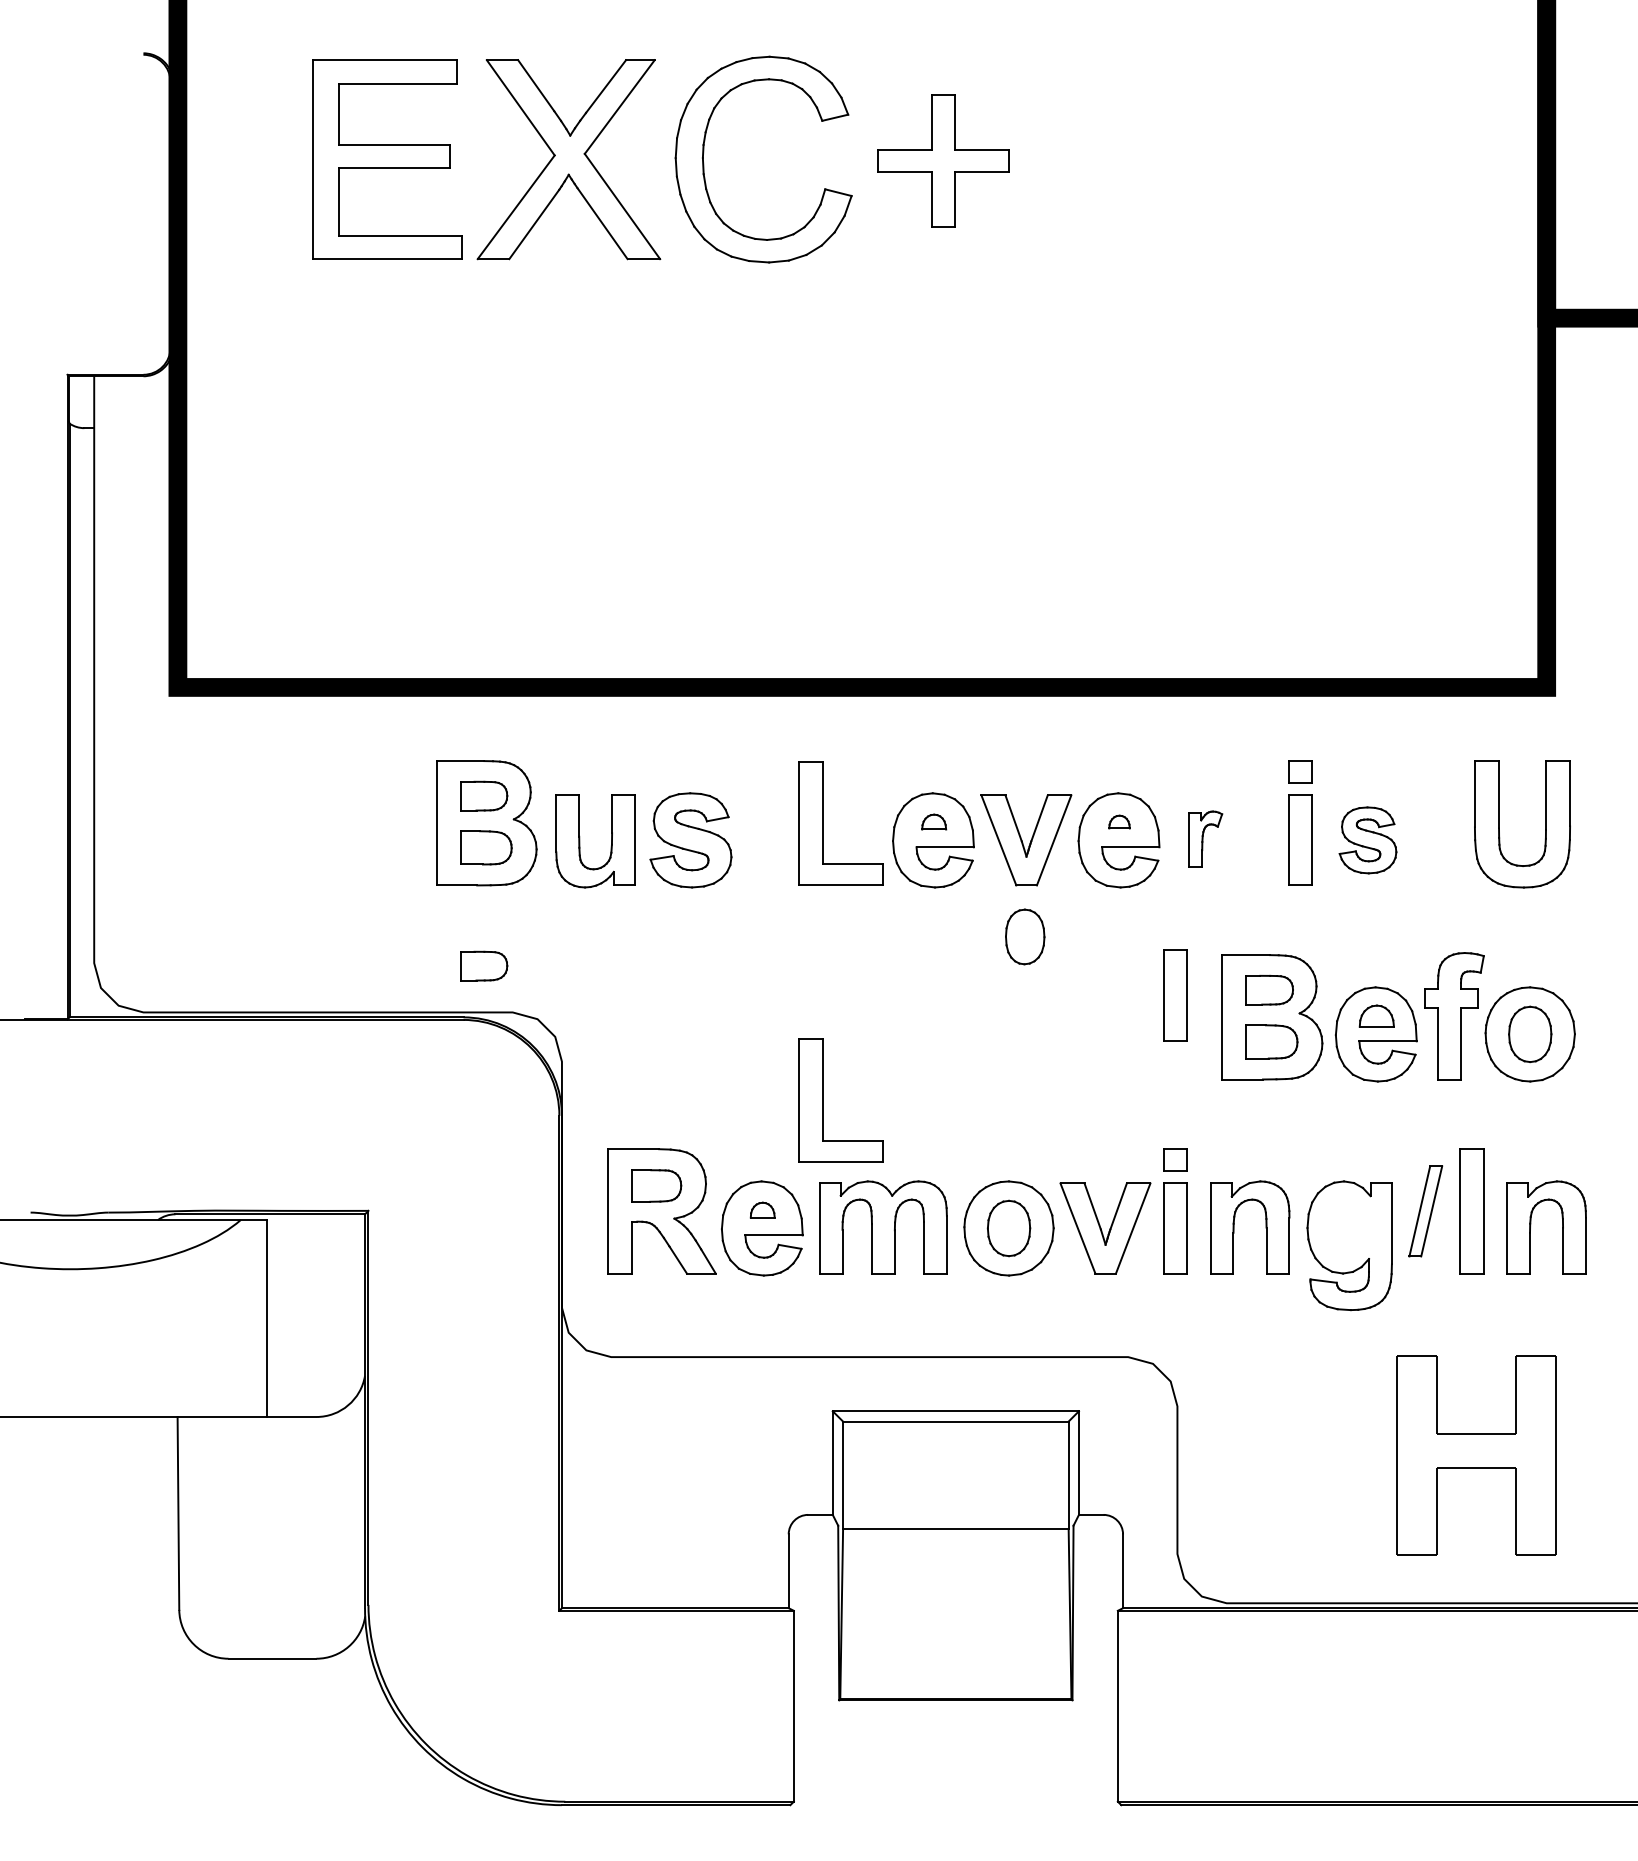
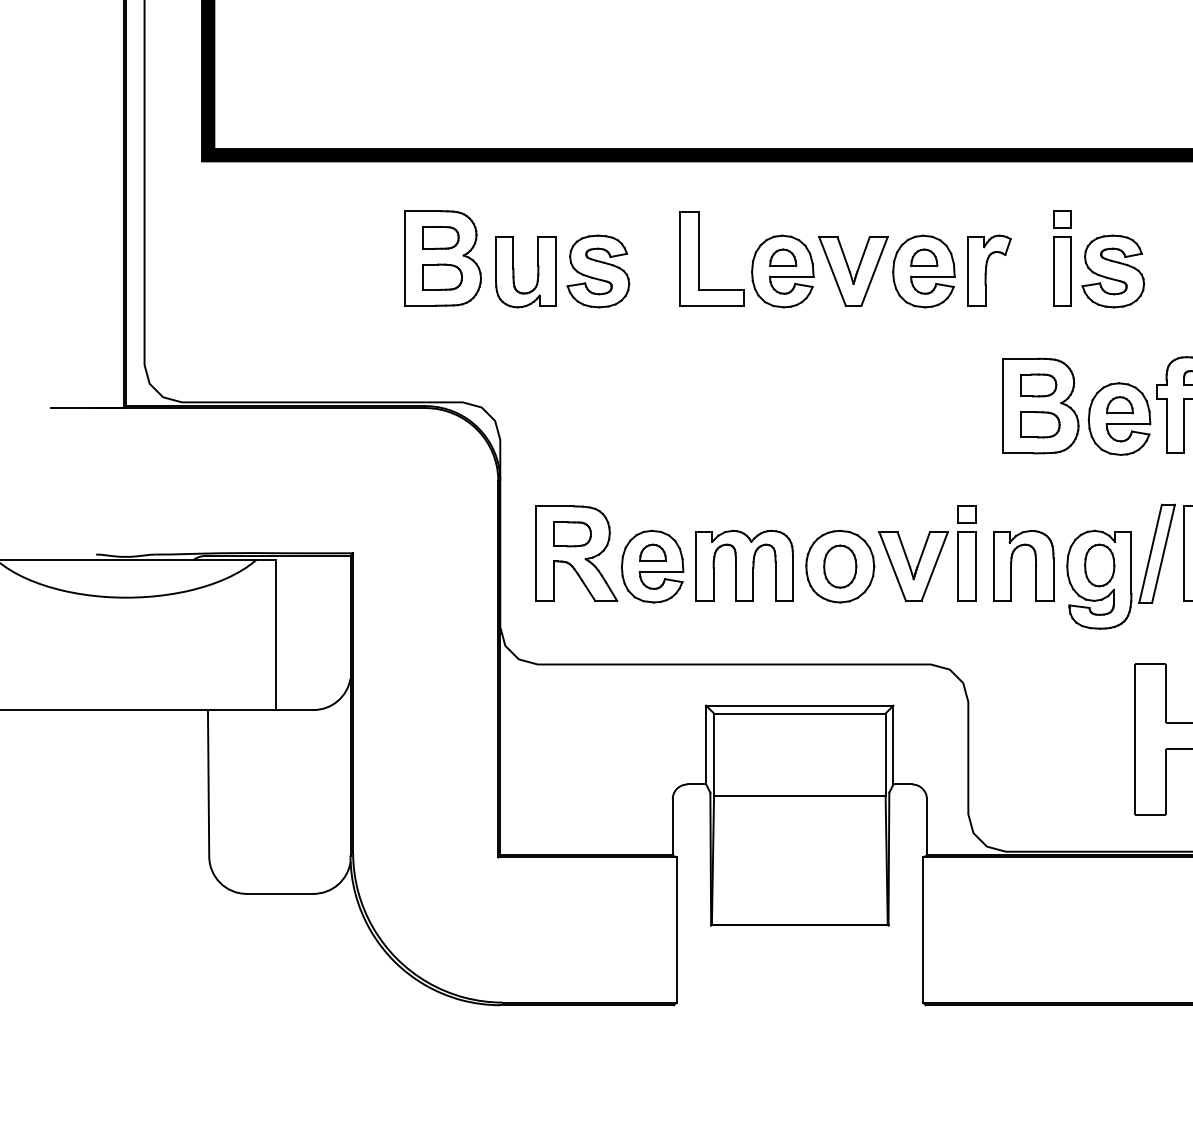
part: (934, 821) -> (783, 257), size x1.43
part: (1119, 821) -> (924, 257), size x1.67
part: (1205, 838) -> (989, 270), size x1.67
part: (1367, 840) -> (1112, 271), size x1.43
part: (1025, 936) -> (1099, 565), moved
part: (484, 965) -> (441, 366), removed
part: (1175, 995) -> (966, 389), removed
part: (823, 1100) -> (699, 469), removed
part: (762, 1209) -> (652, 552), size x1.43
part: (1425, 1211) -> (1156, 553), size x1.43

